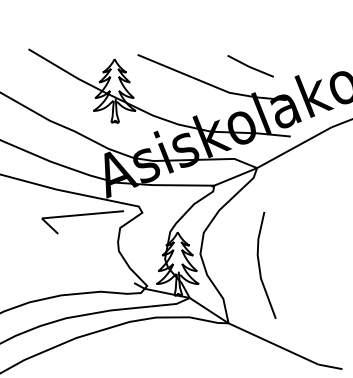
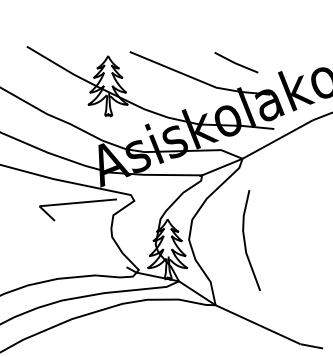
line: (260, 265) -> (245, 240), moved

